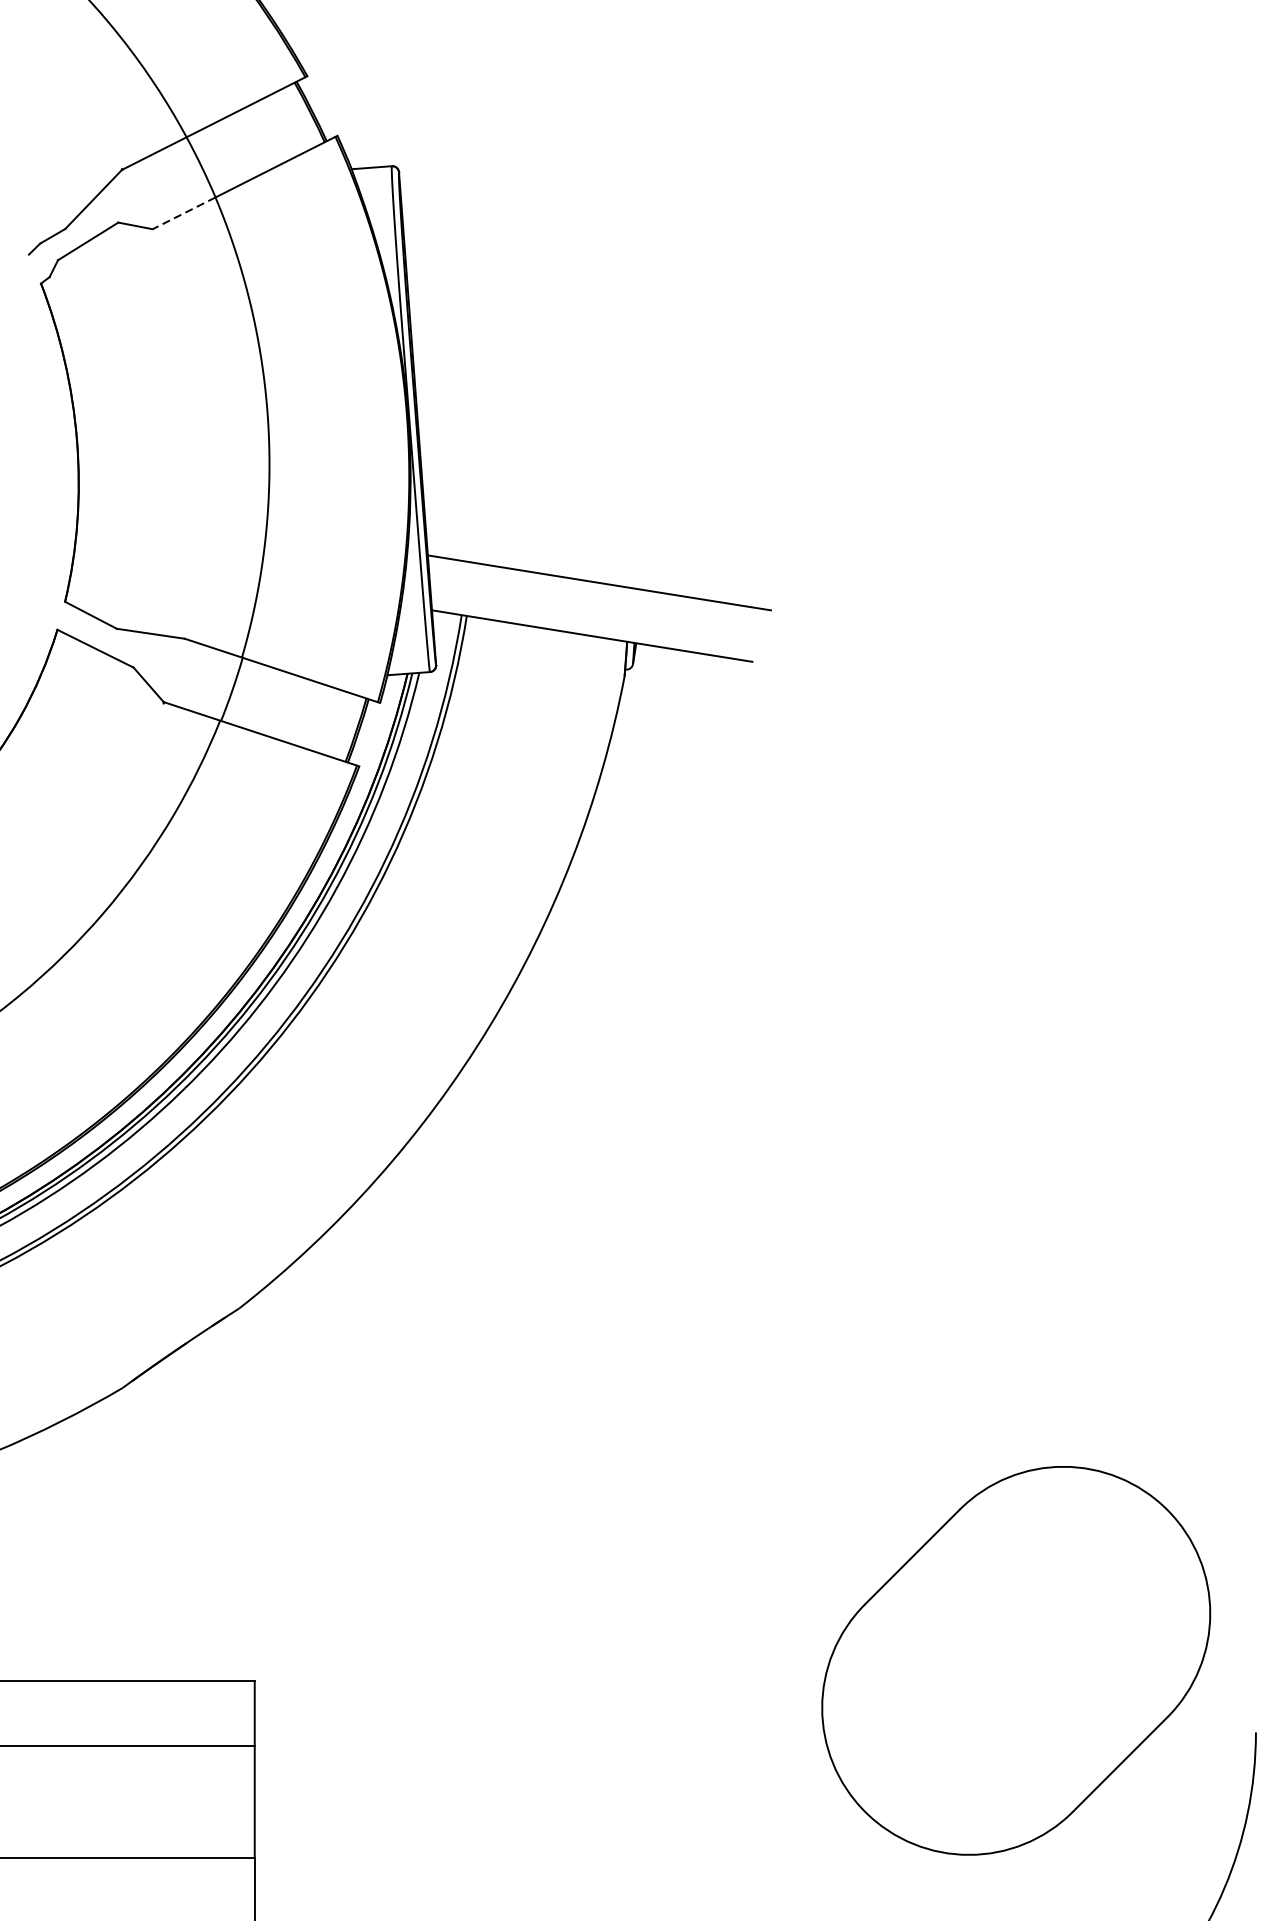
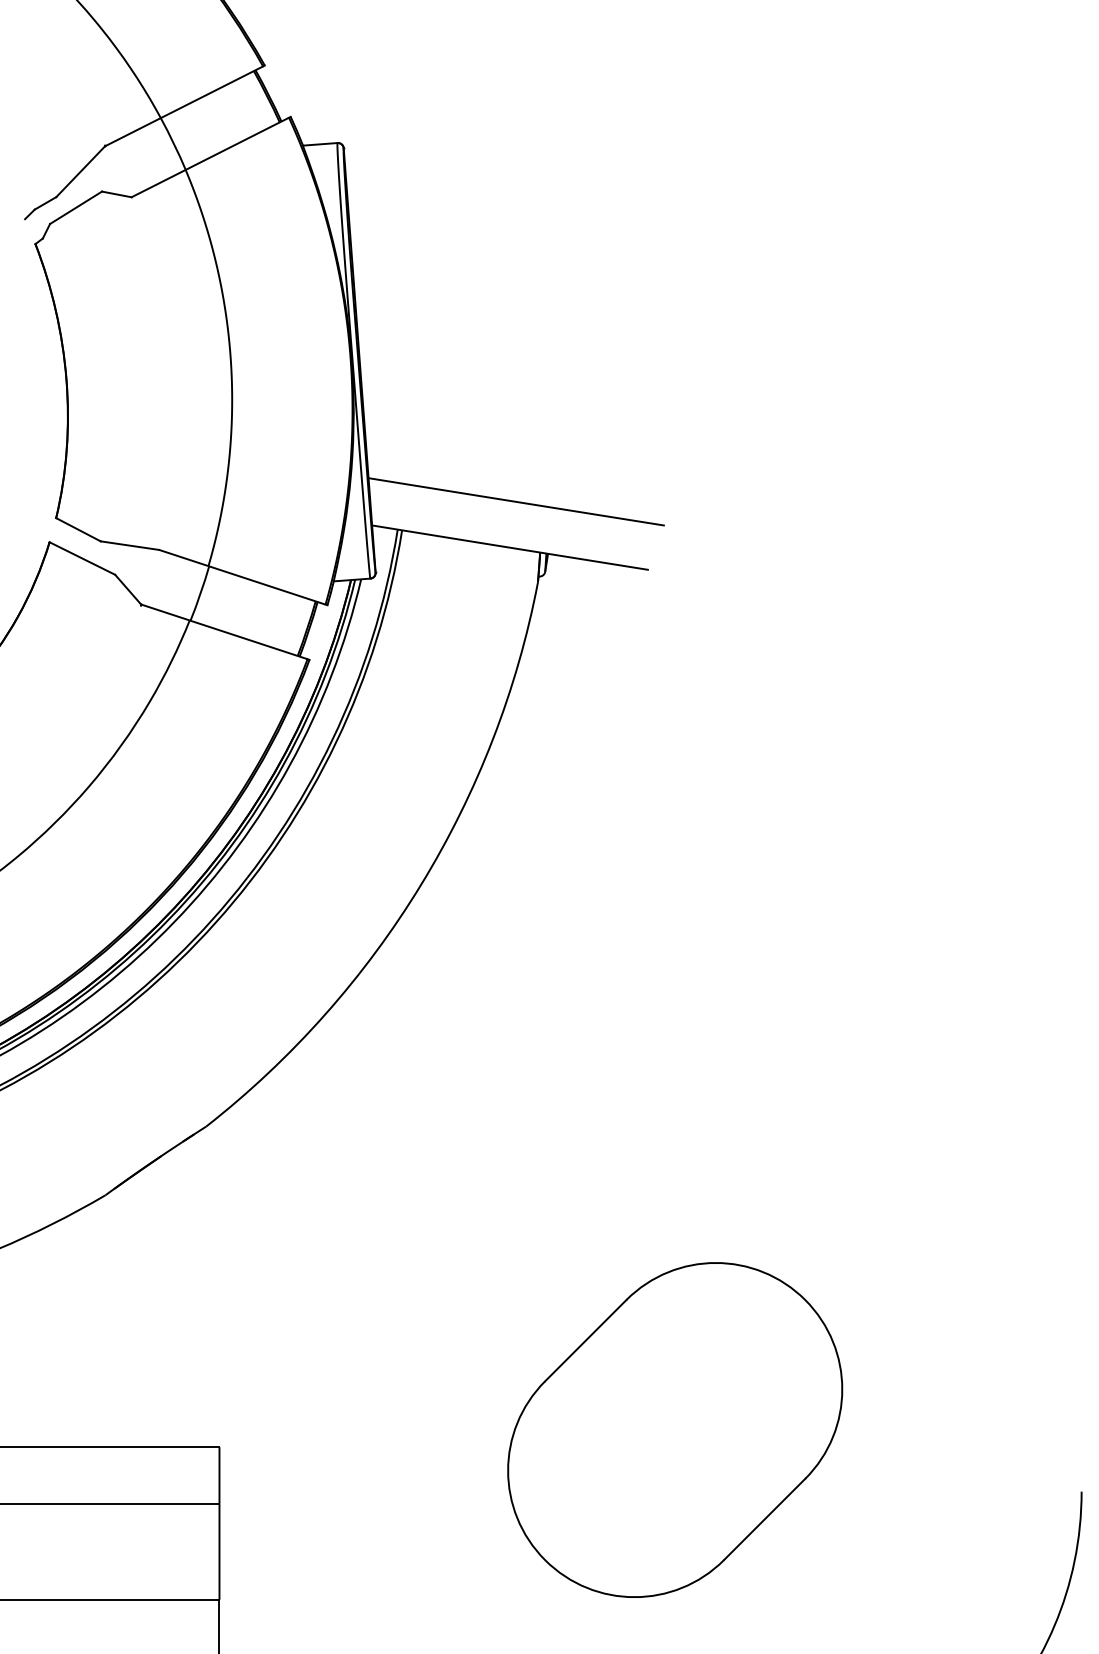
line: (183, 213) -> (158, 183), dashed -> solid
part: (1016, 1660) -> (675, 1429), moved

